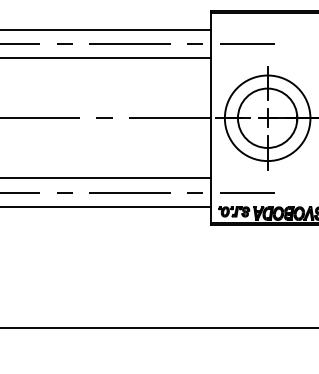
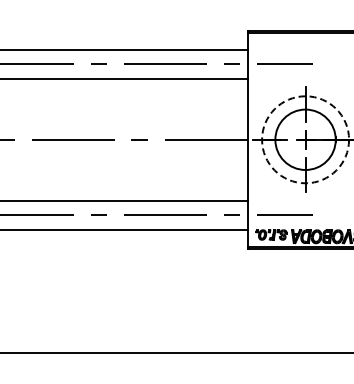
circle: (267, 118) -> (305, 139), solid -> dashed

